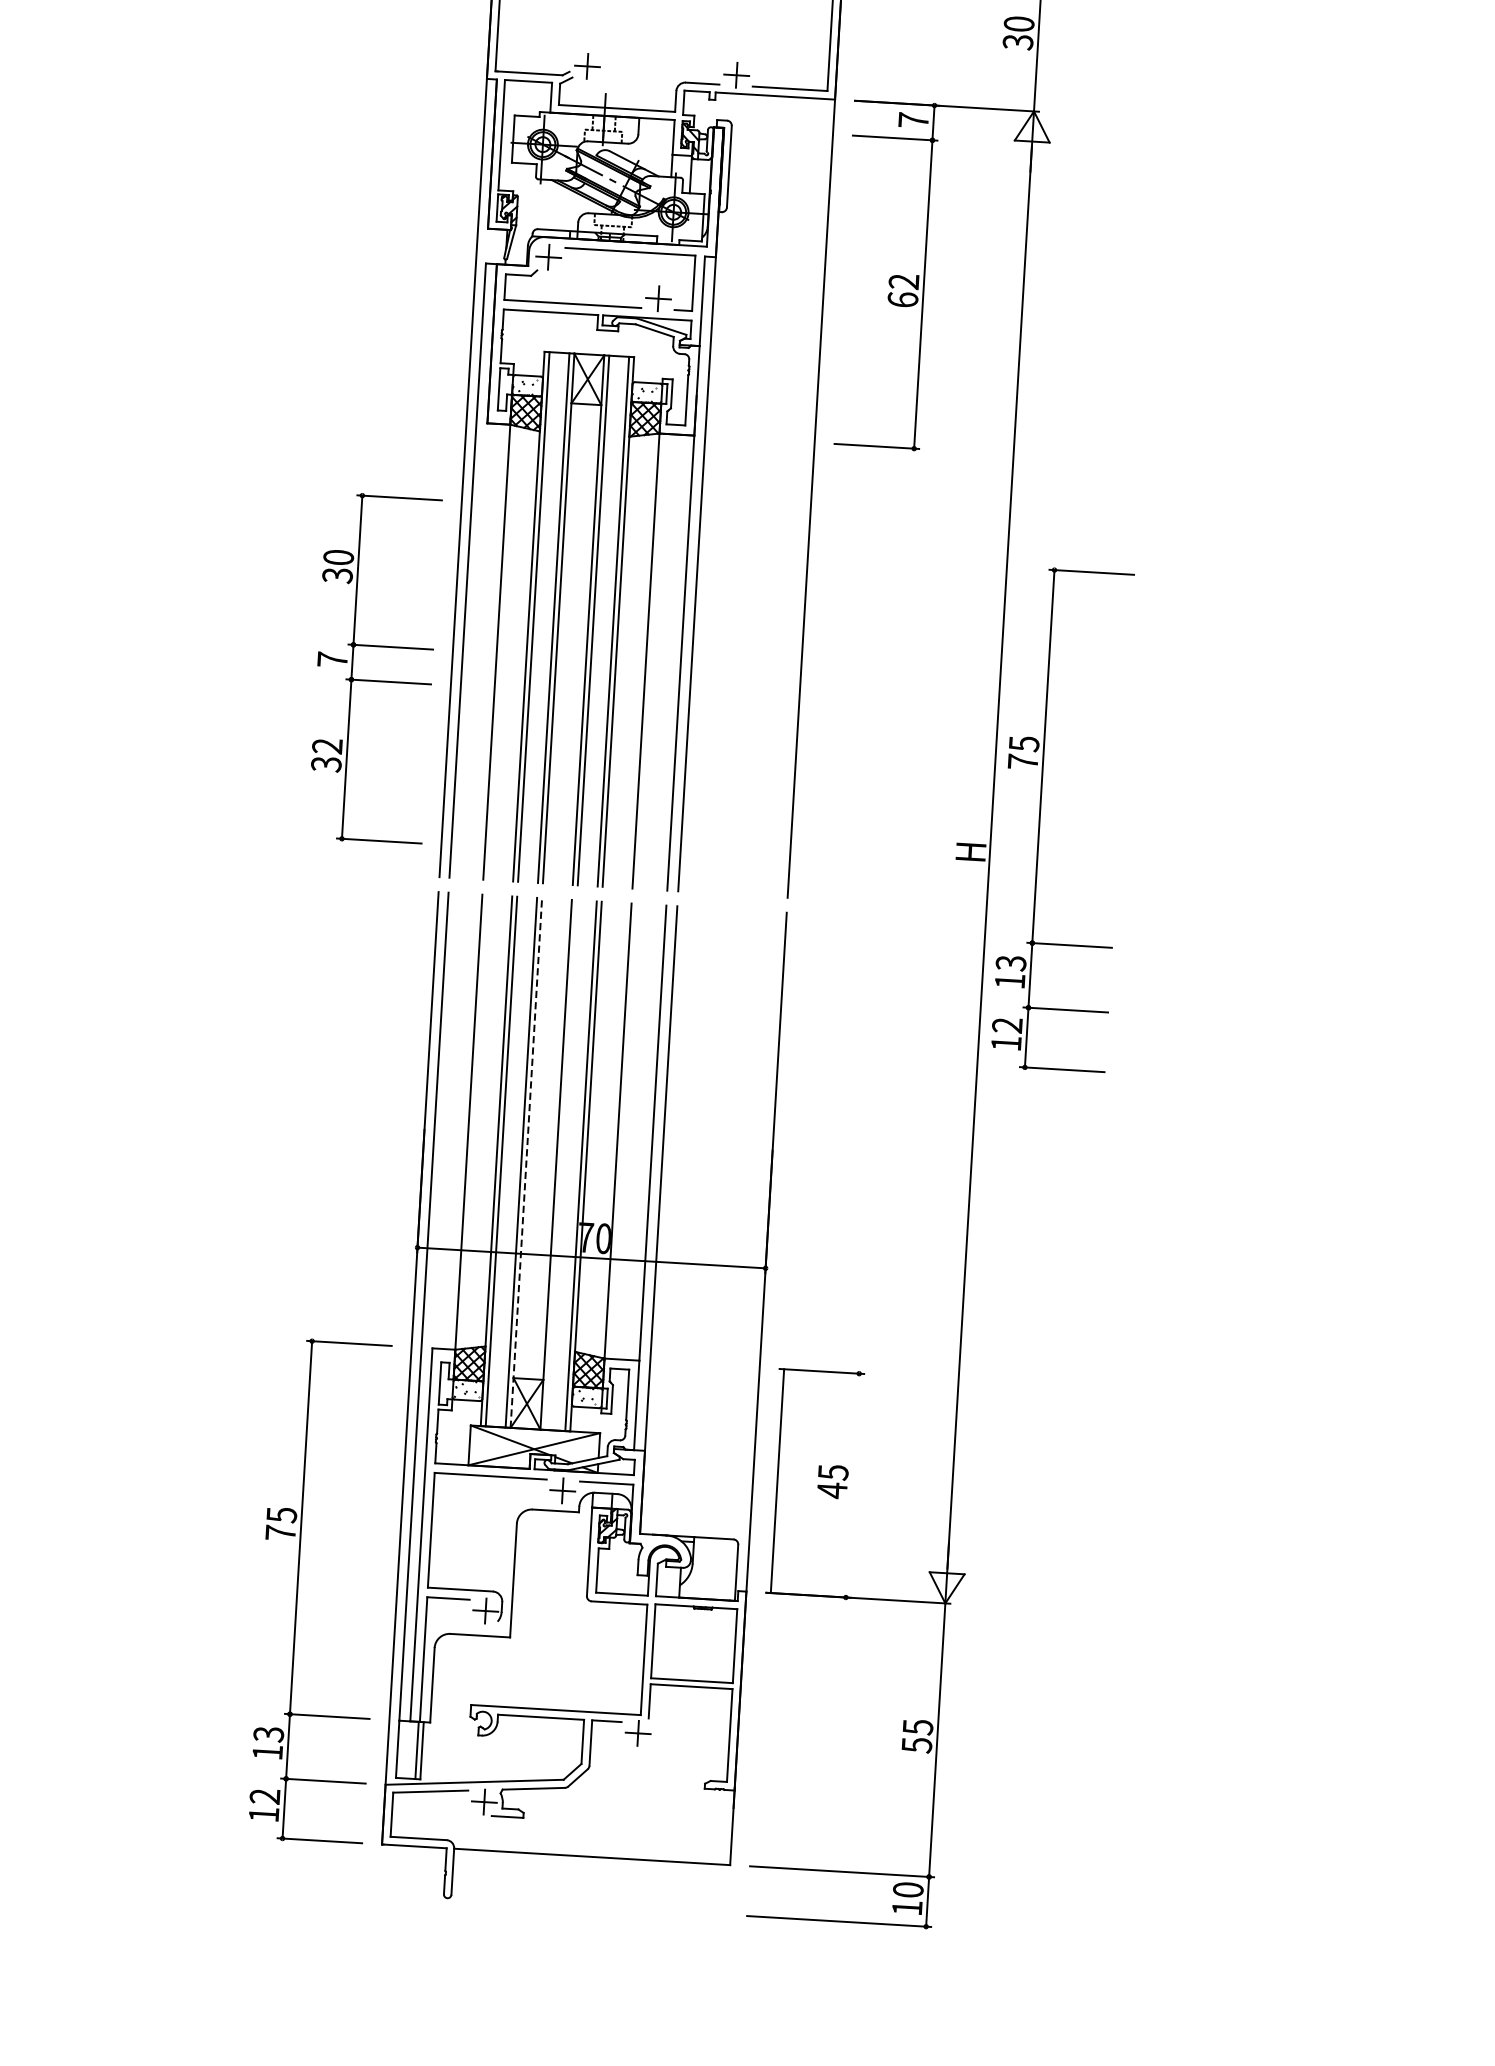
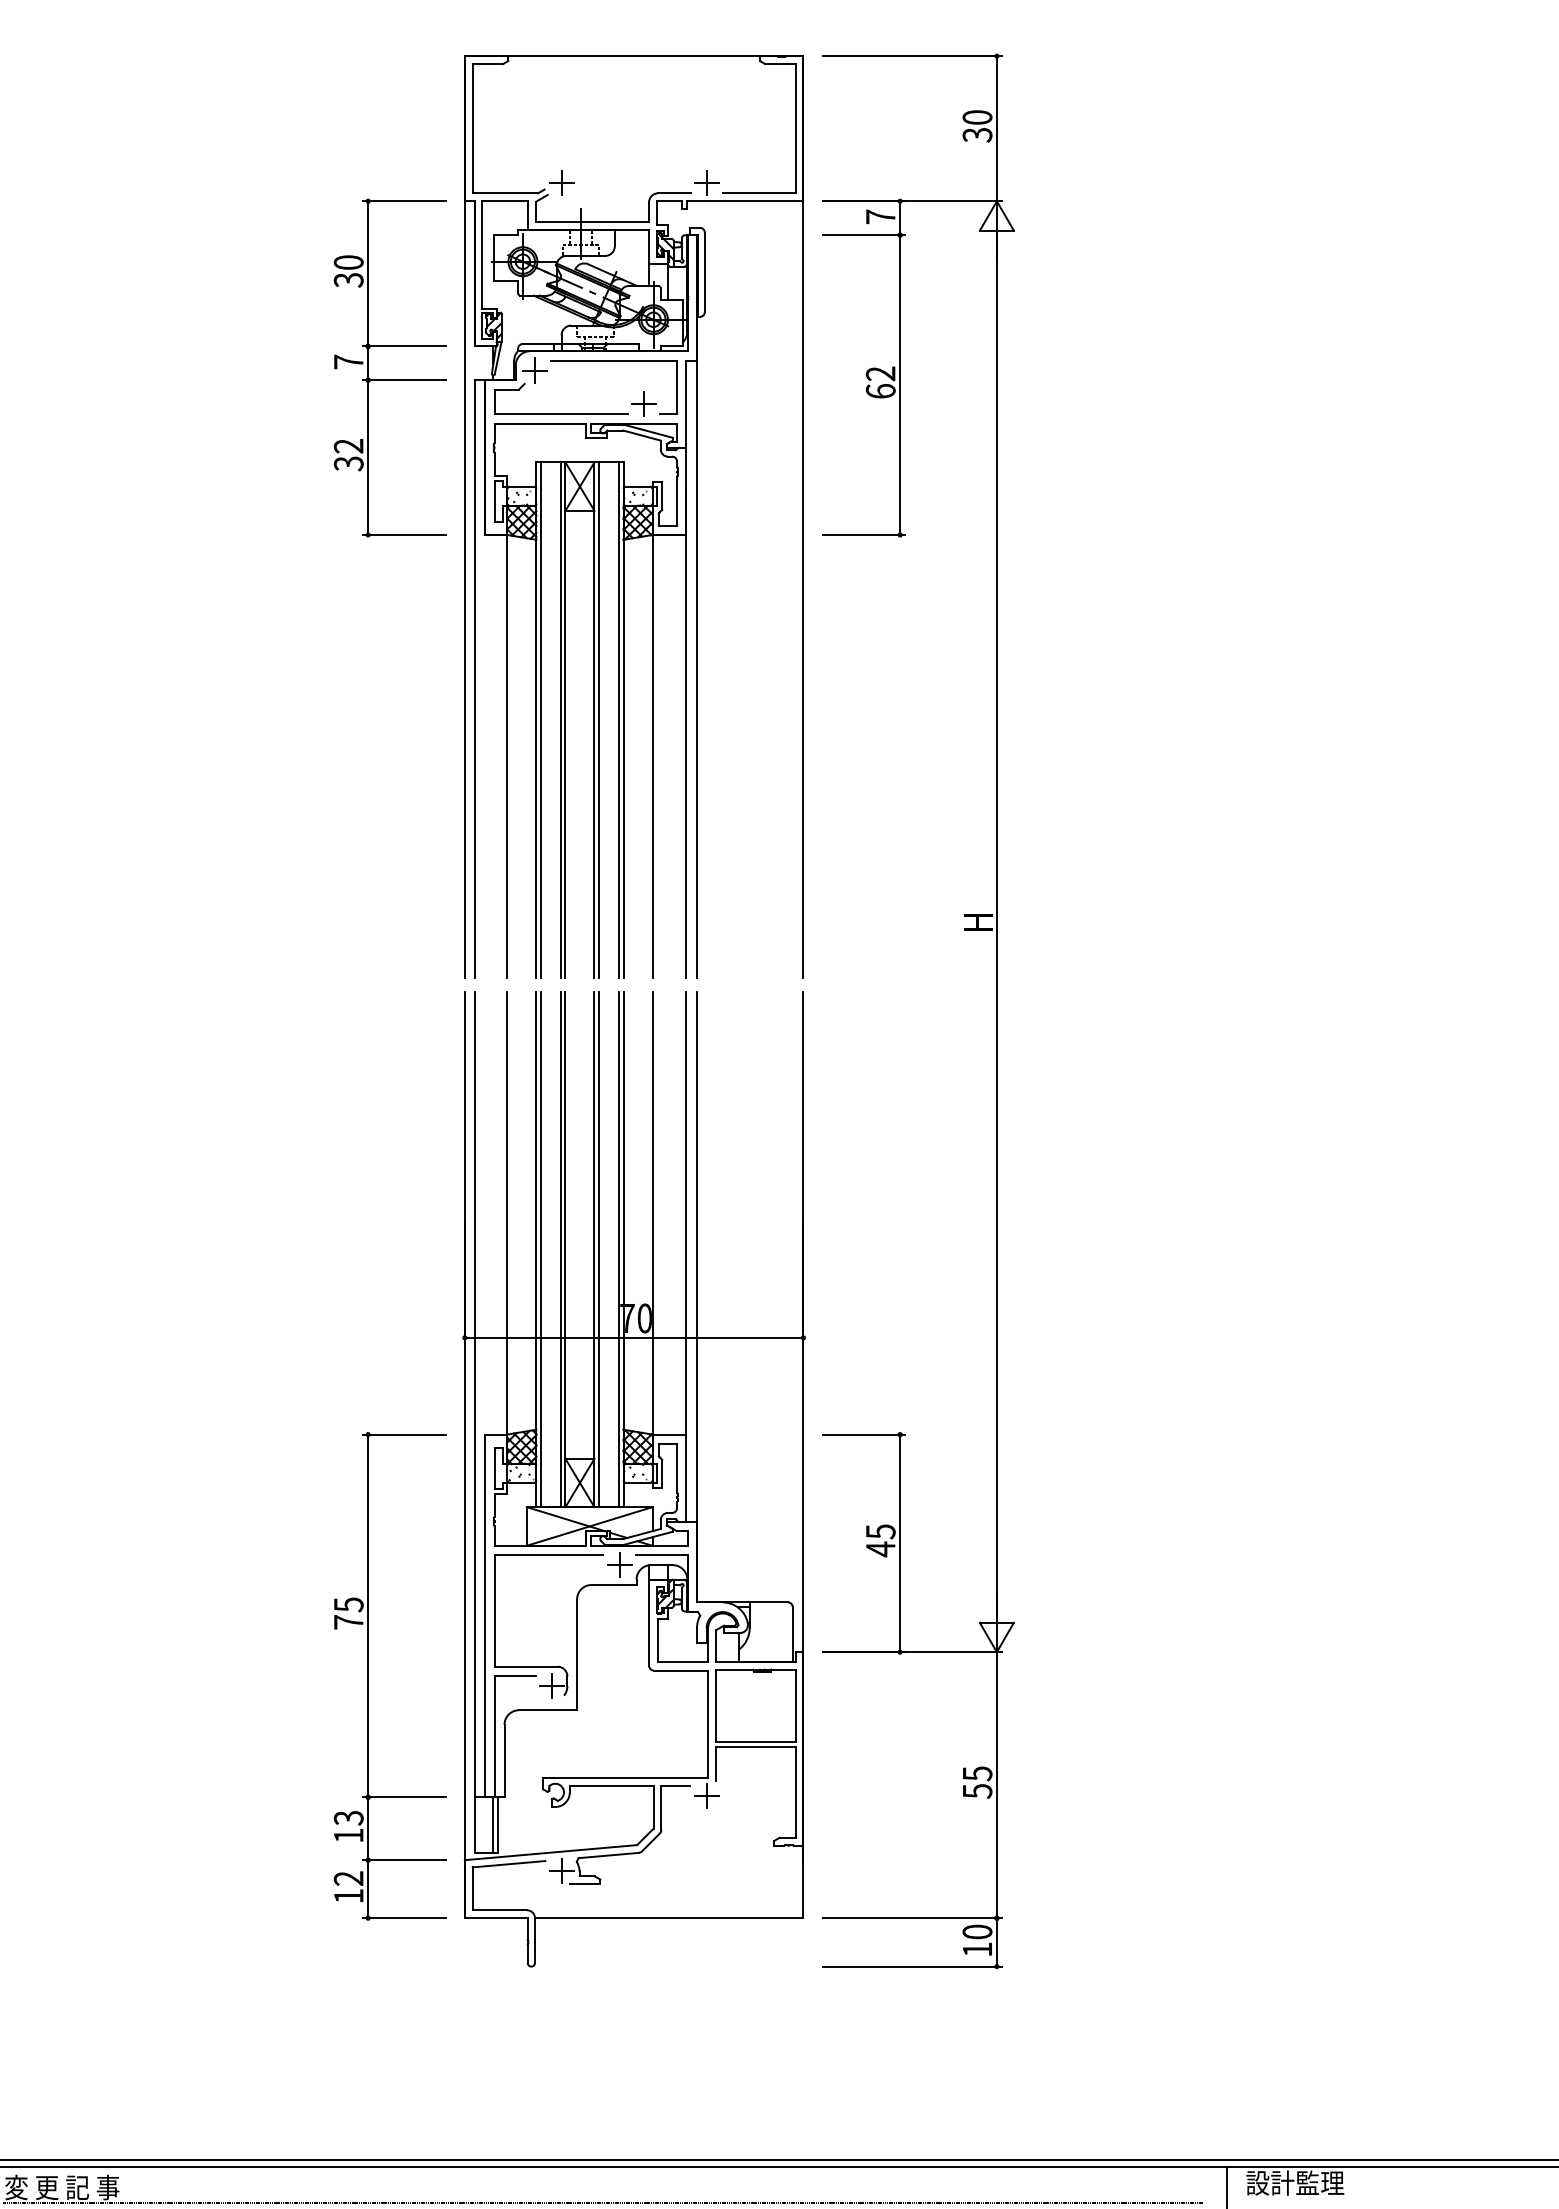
part: (373, 680) -> (389, 379), moved
part: (1040, 818) -> (1043, 886), removed
line: (526, 1162) -> (565, 1249), dashed -> solid
line: (561, 1165) -> (599, 1249), added
line: (777, 1481) -> (900, 1543), moved

